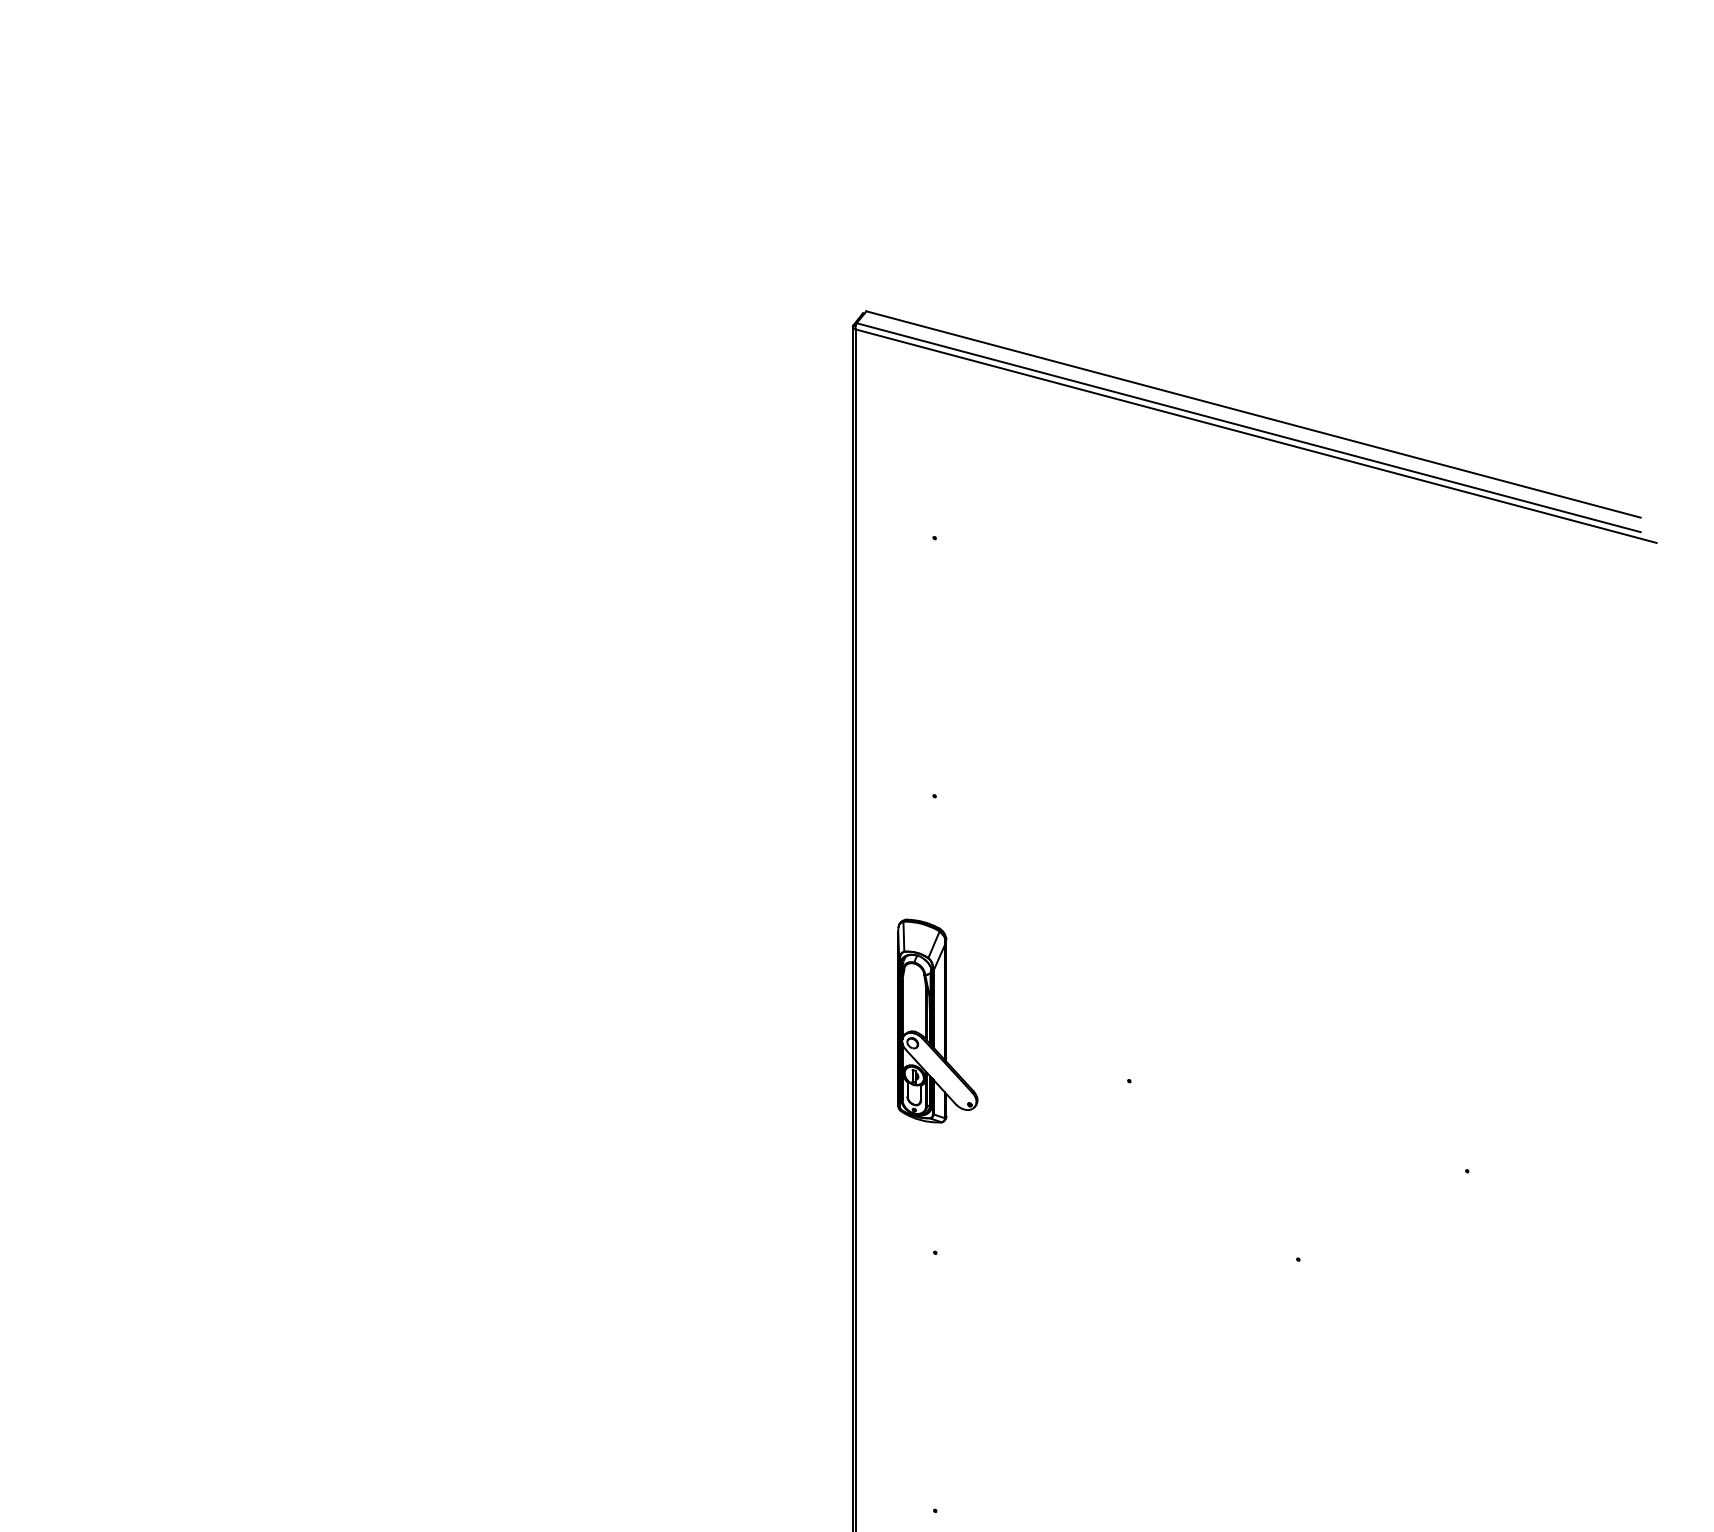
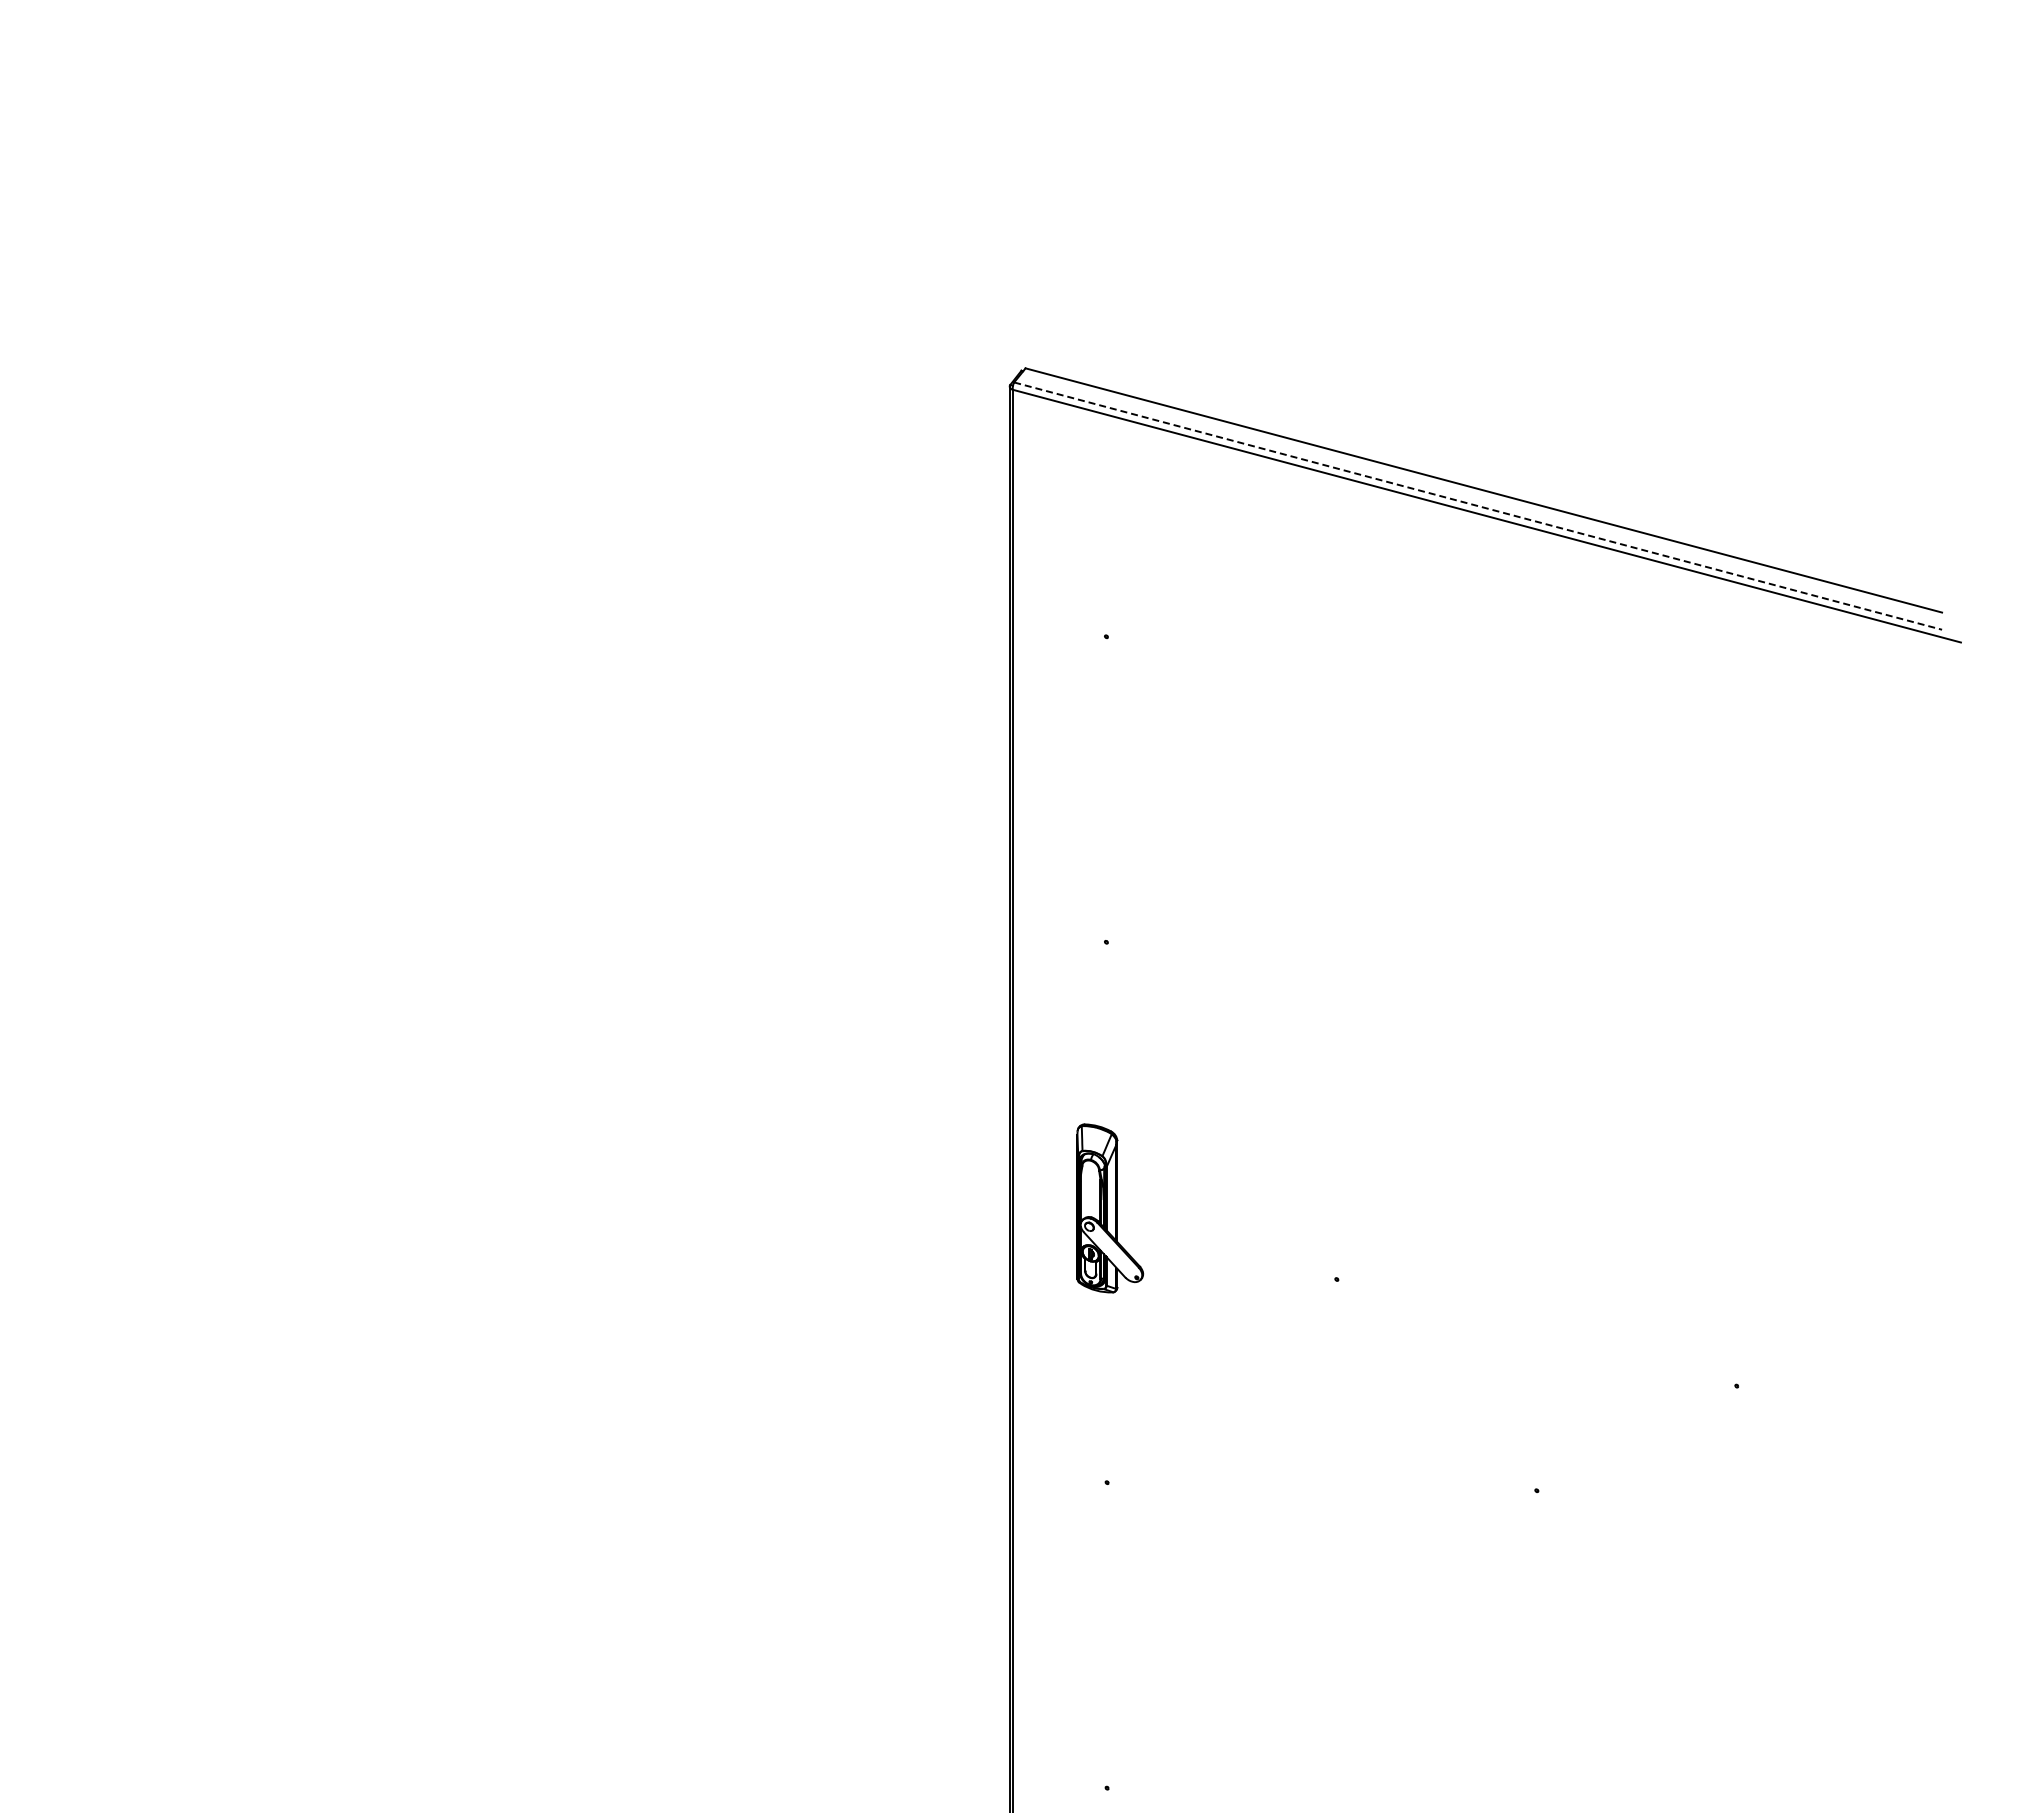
line: (1249, 428) -> (1478, 506), solid -> dashed
part: (938, 1021) -> (1110, 1208), size x0.7

